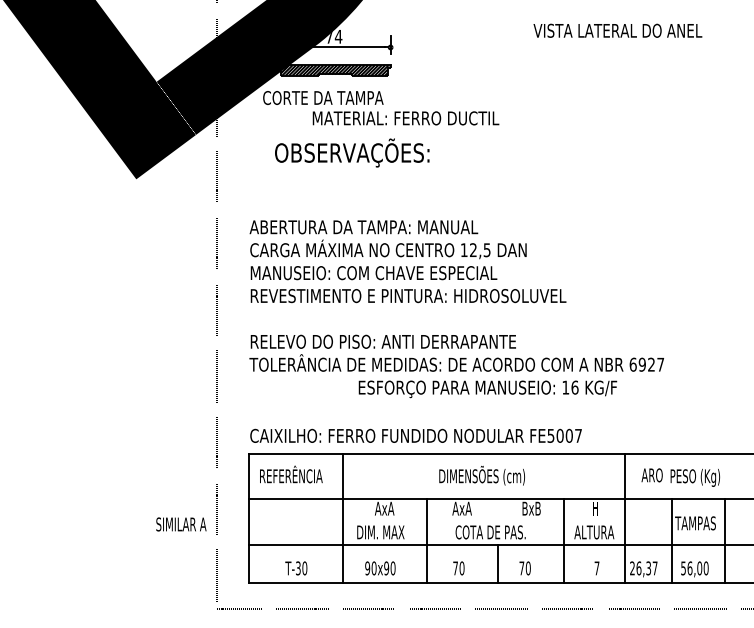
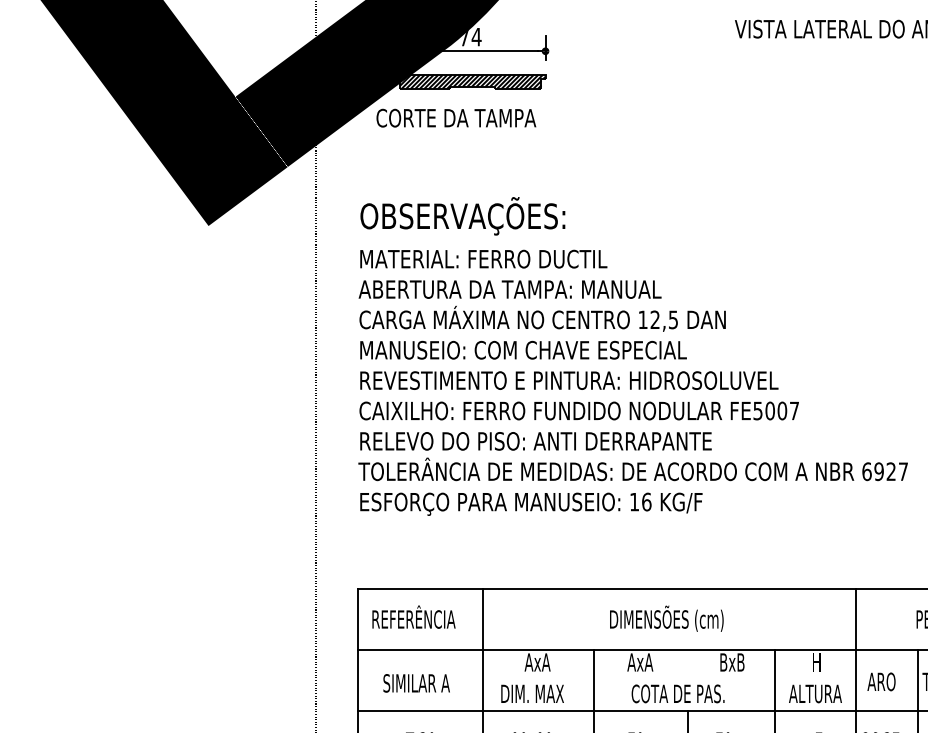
text: (405, 118) -> (483, 259), moved
text: (352, 152) -> (463, 215), moved
text: (487, 389) -> (530, 504), moved
text: (415, 435) -> (578, 410), moved
text: (651, 475) -> (880, 682), moved
text: (181, 524) -> (416, 683), moved

